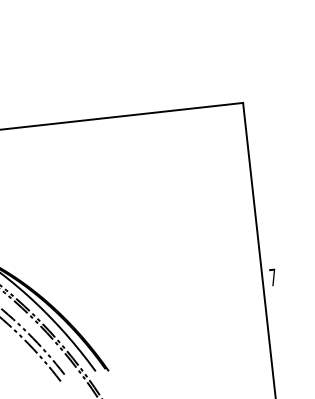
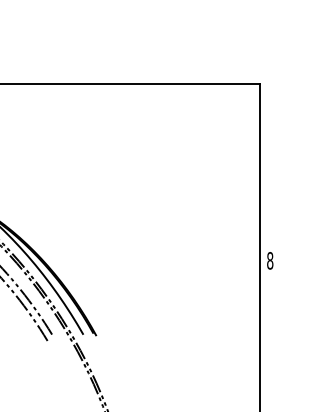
text: (273, 277) -> (270, 260), 7 -> 8

